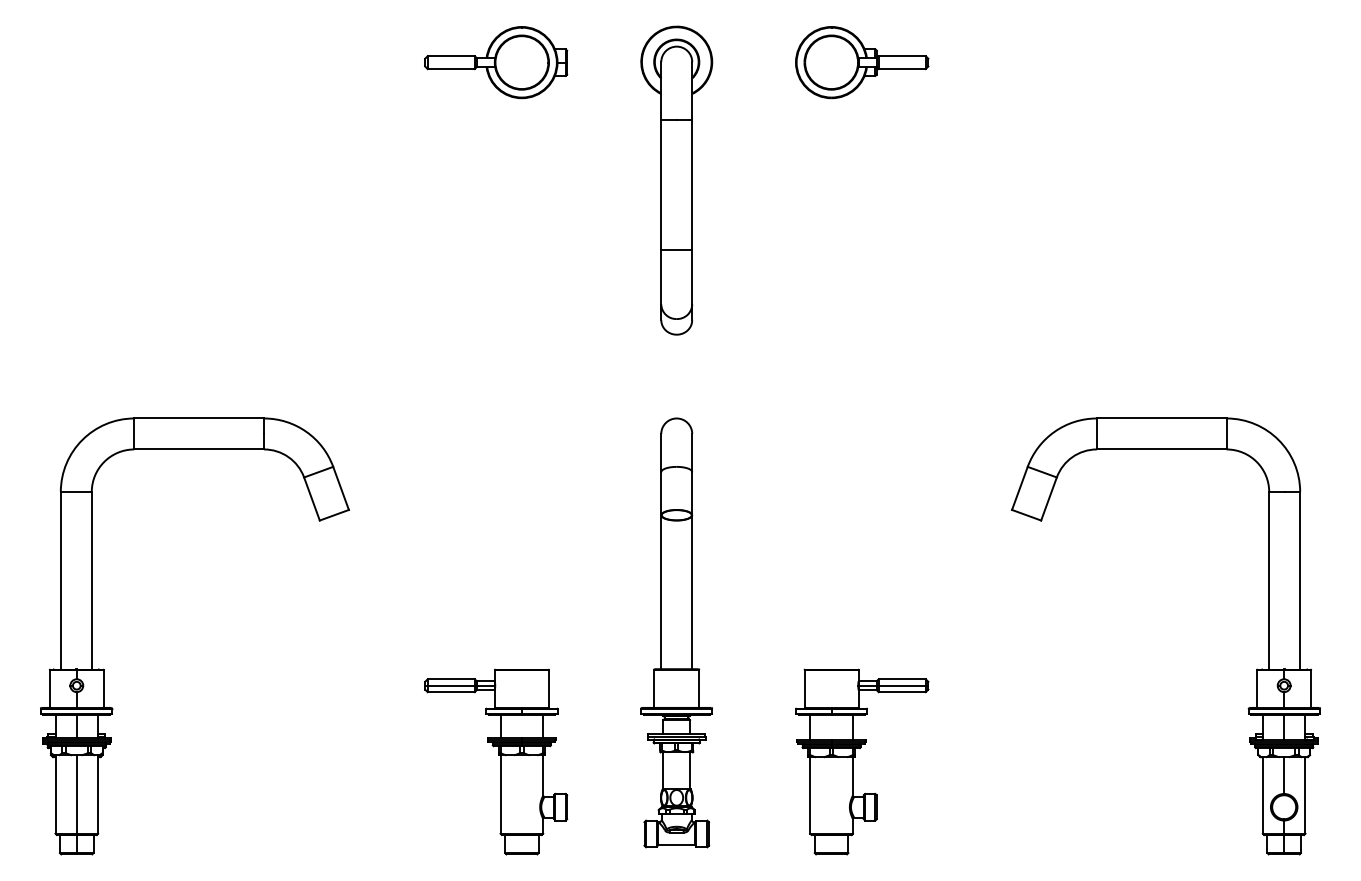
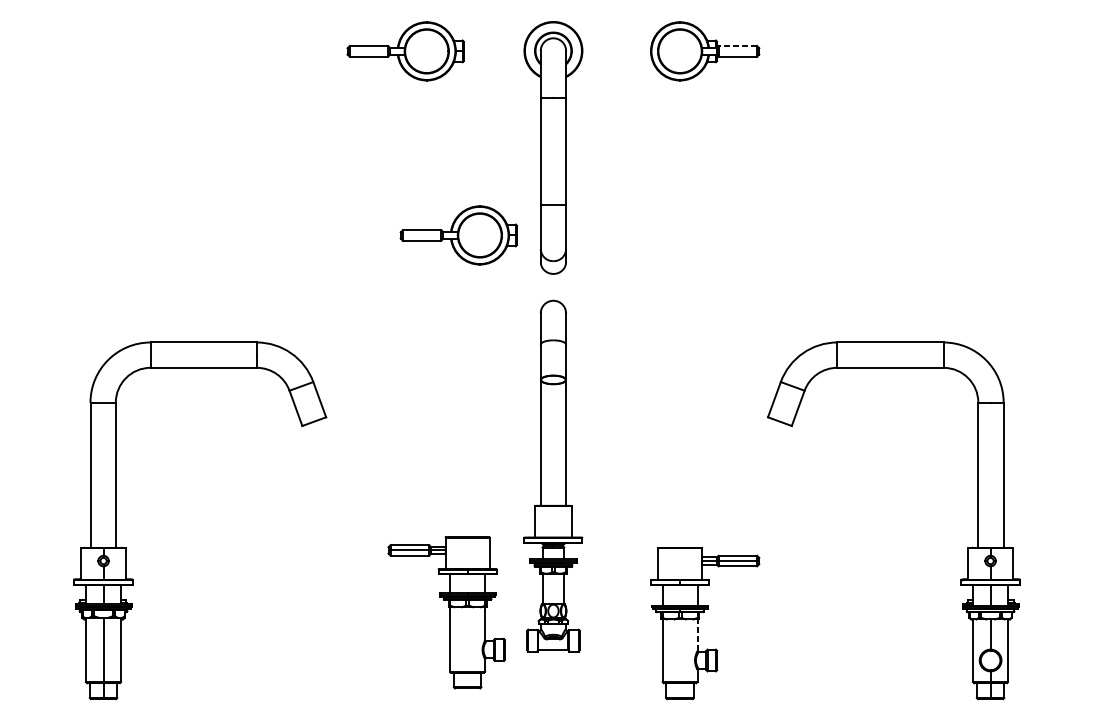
line: (902, 56) -> (738, 46), solid -> dashed
part: (561, 287) -> (459, 235), added
part: (676, 632) -> (553, 475), moved
part: (104, 669) -> (126, 547), moved
part: (1256, 669) -> (967, 547), moved
part: (496, 761) -> (446, 612), moved
line: (852, 775) -> (697, 634), solid -> dashed

